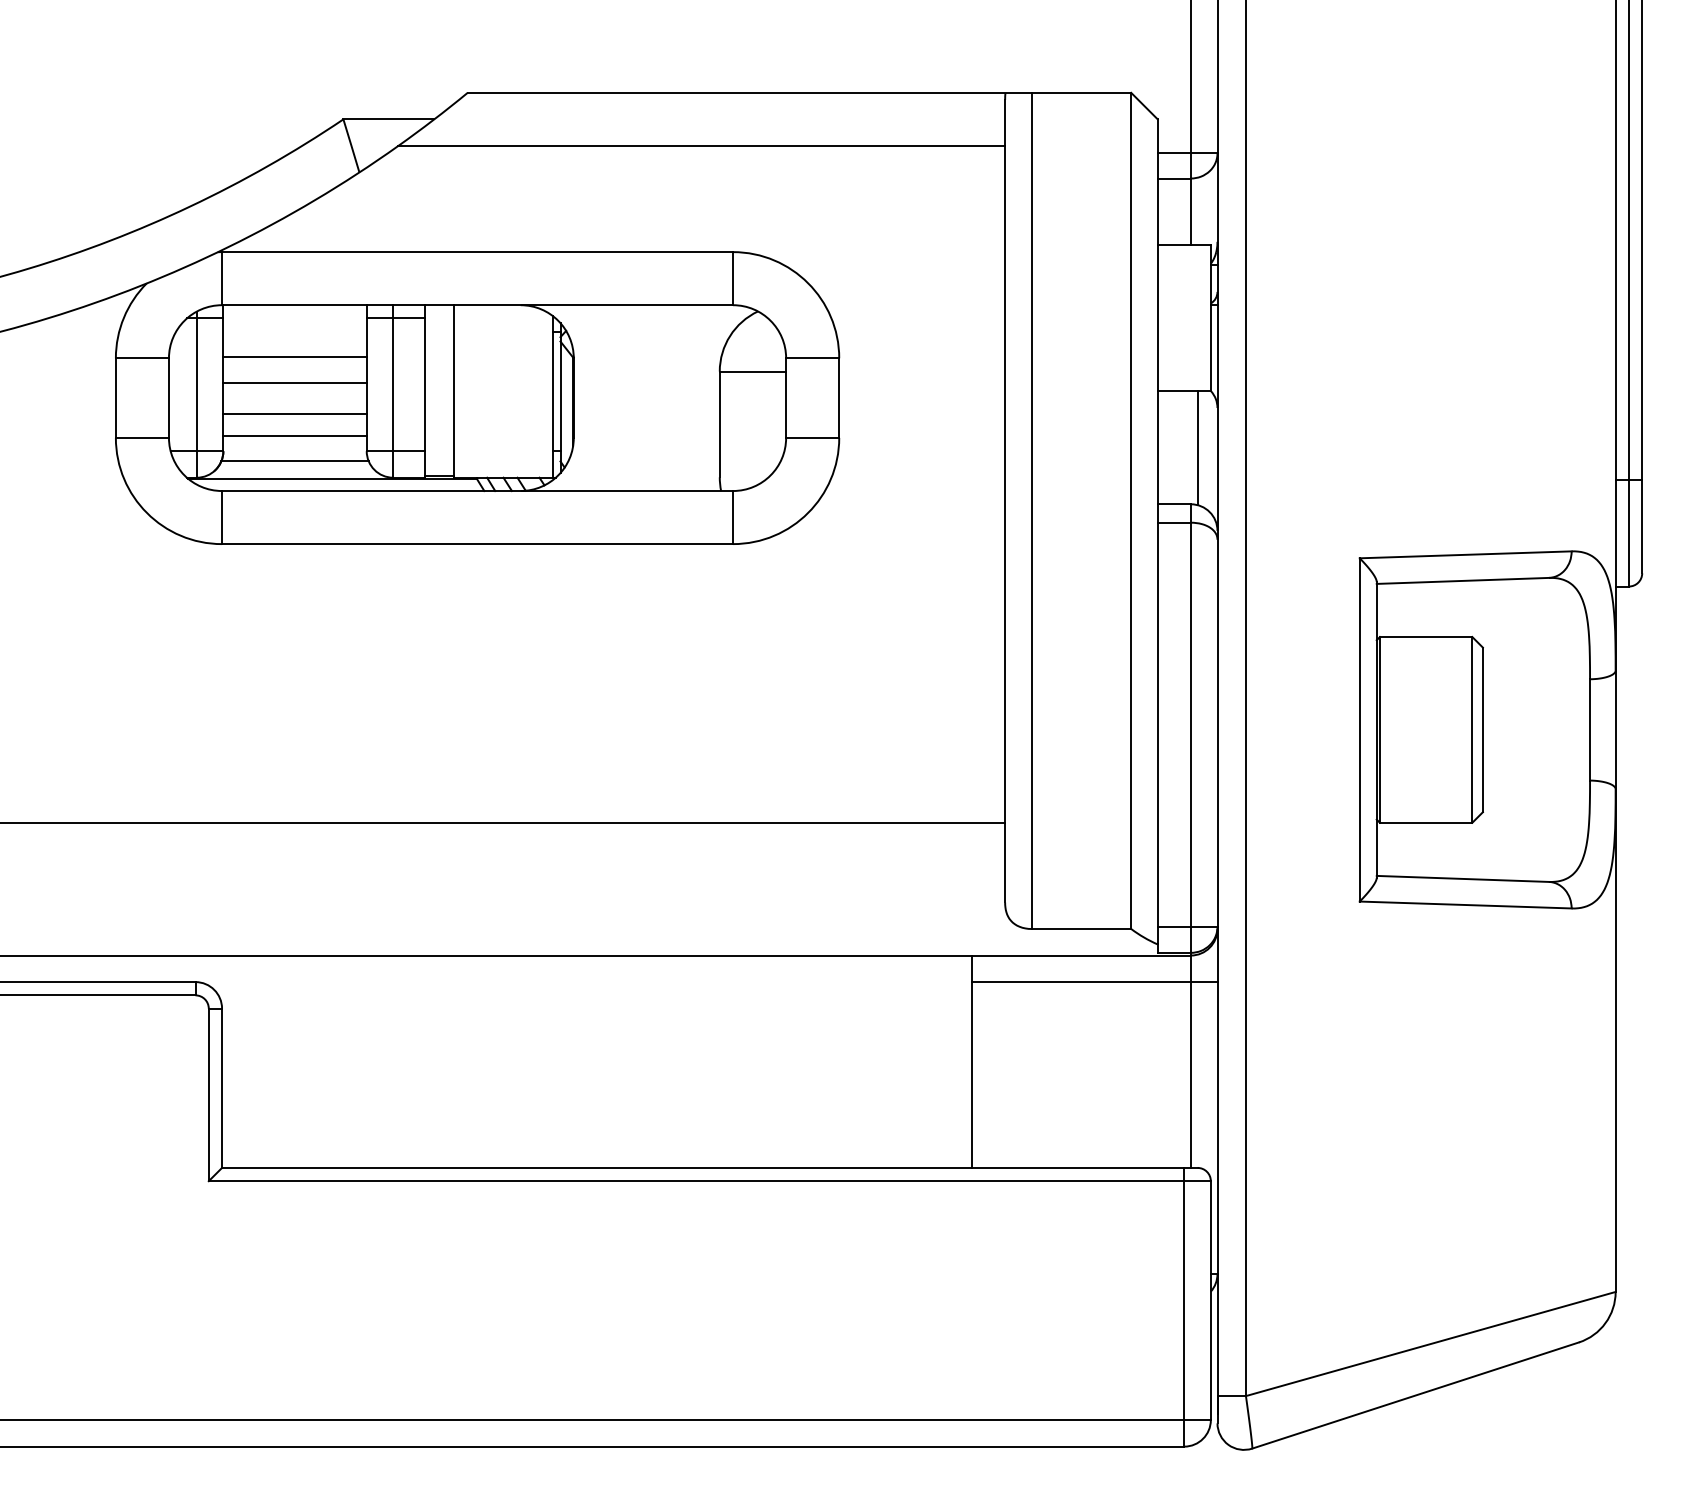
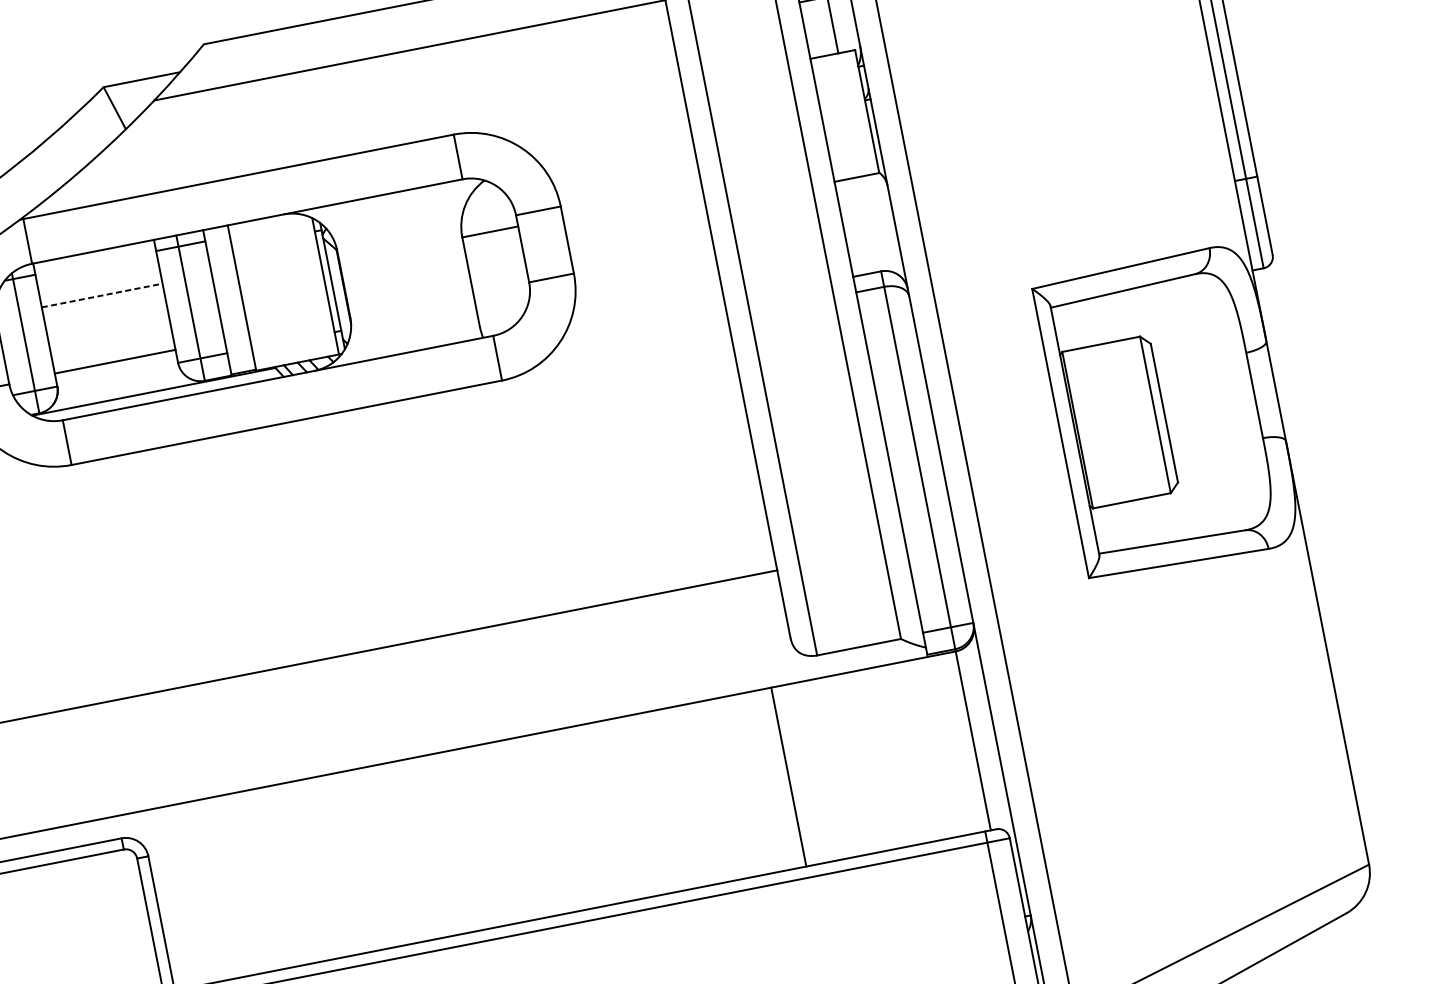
line: (295, 357) -> (102, 295), solid -> dashed
line: (294, 383) -> (106, 317), removed
line: (294, 413) -> (111, 343), removed
line: (1197, 448) -> (877, 223), removed
line: (294, 461) -> (118, 383), removed
line: (1094, 982) -> (878, 690), removed

